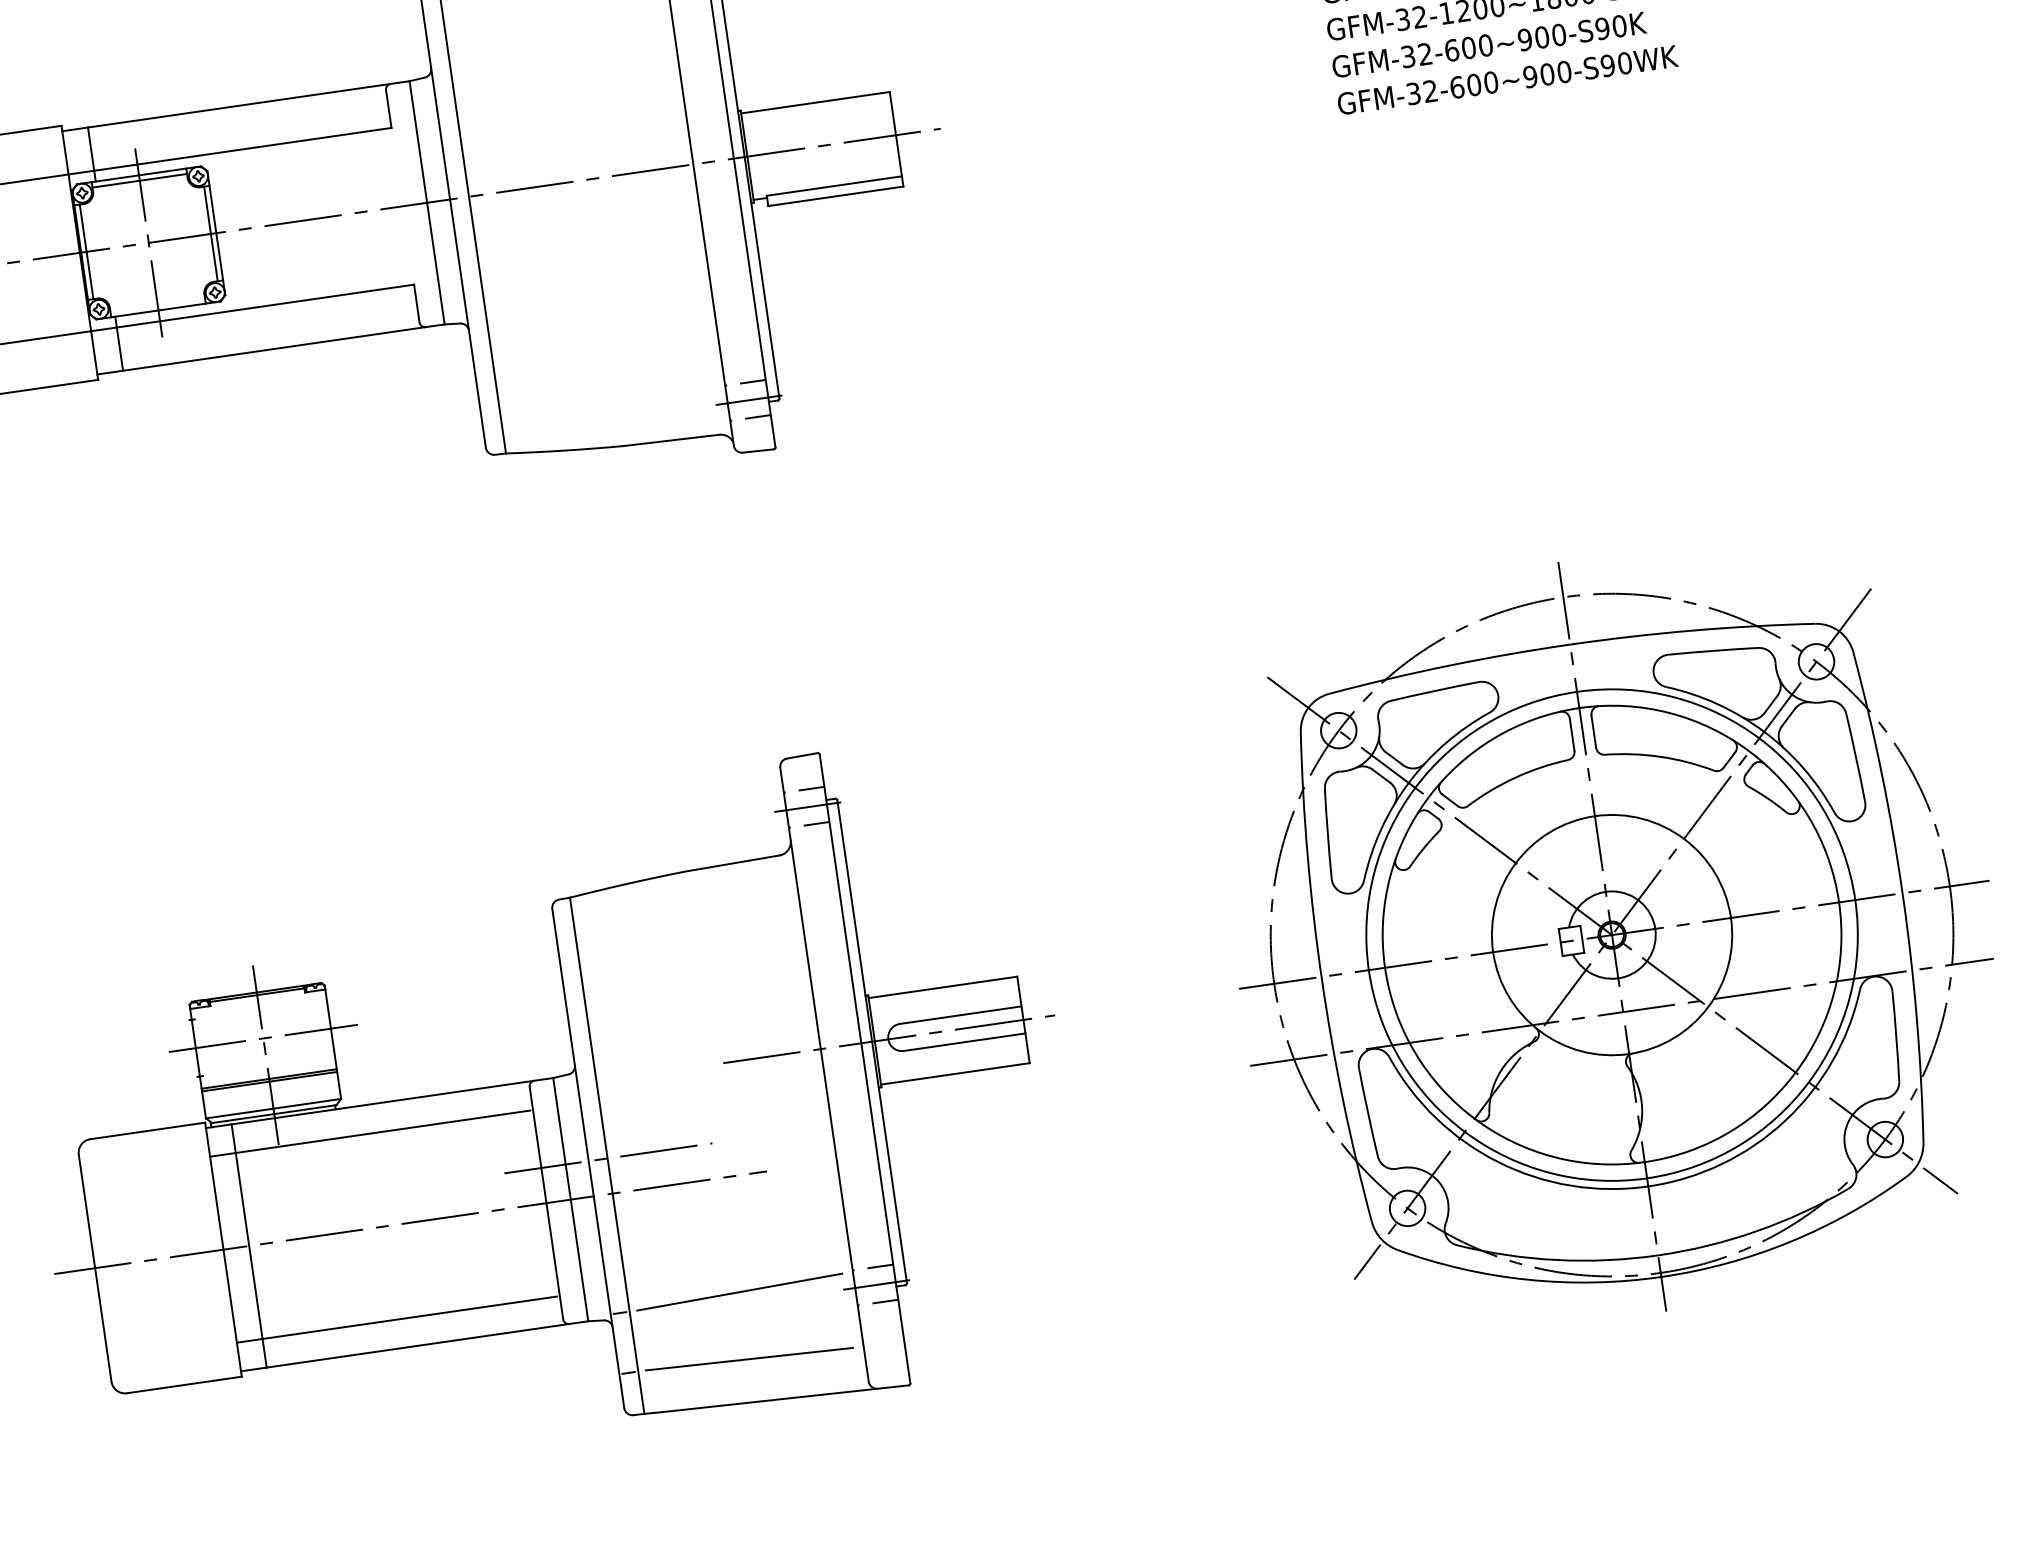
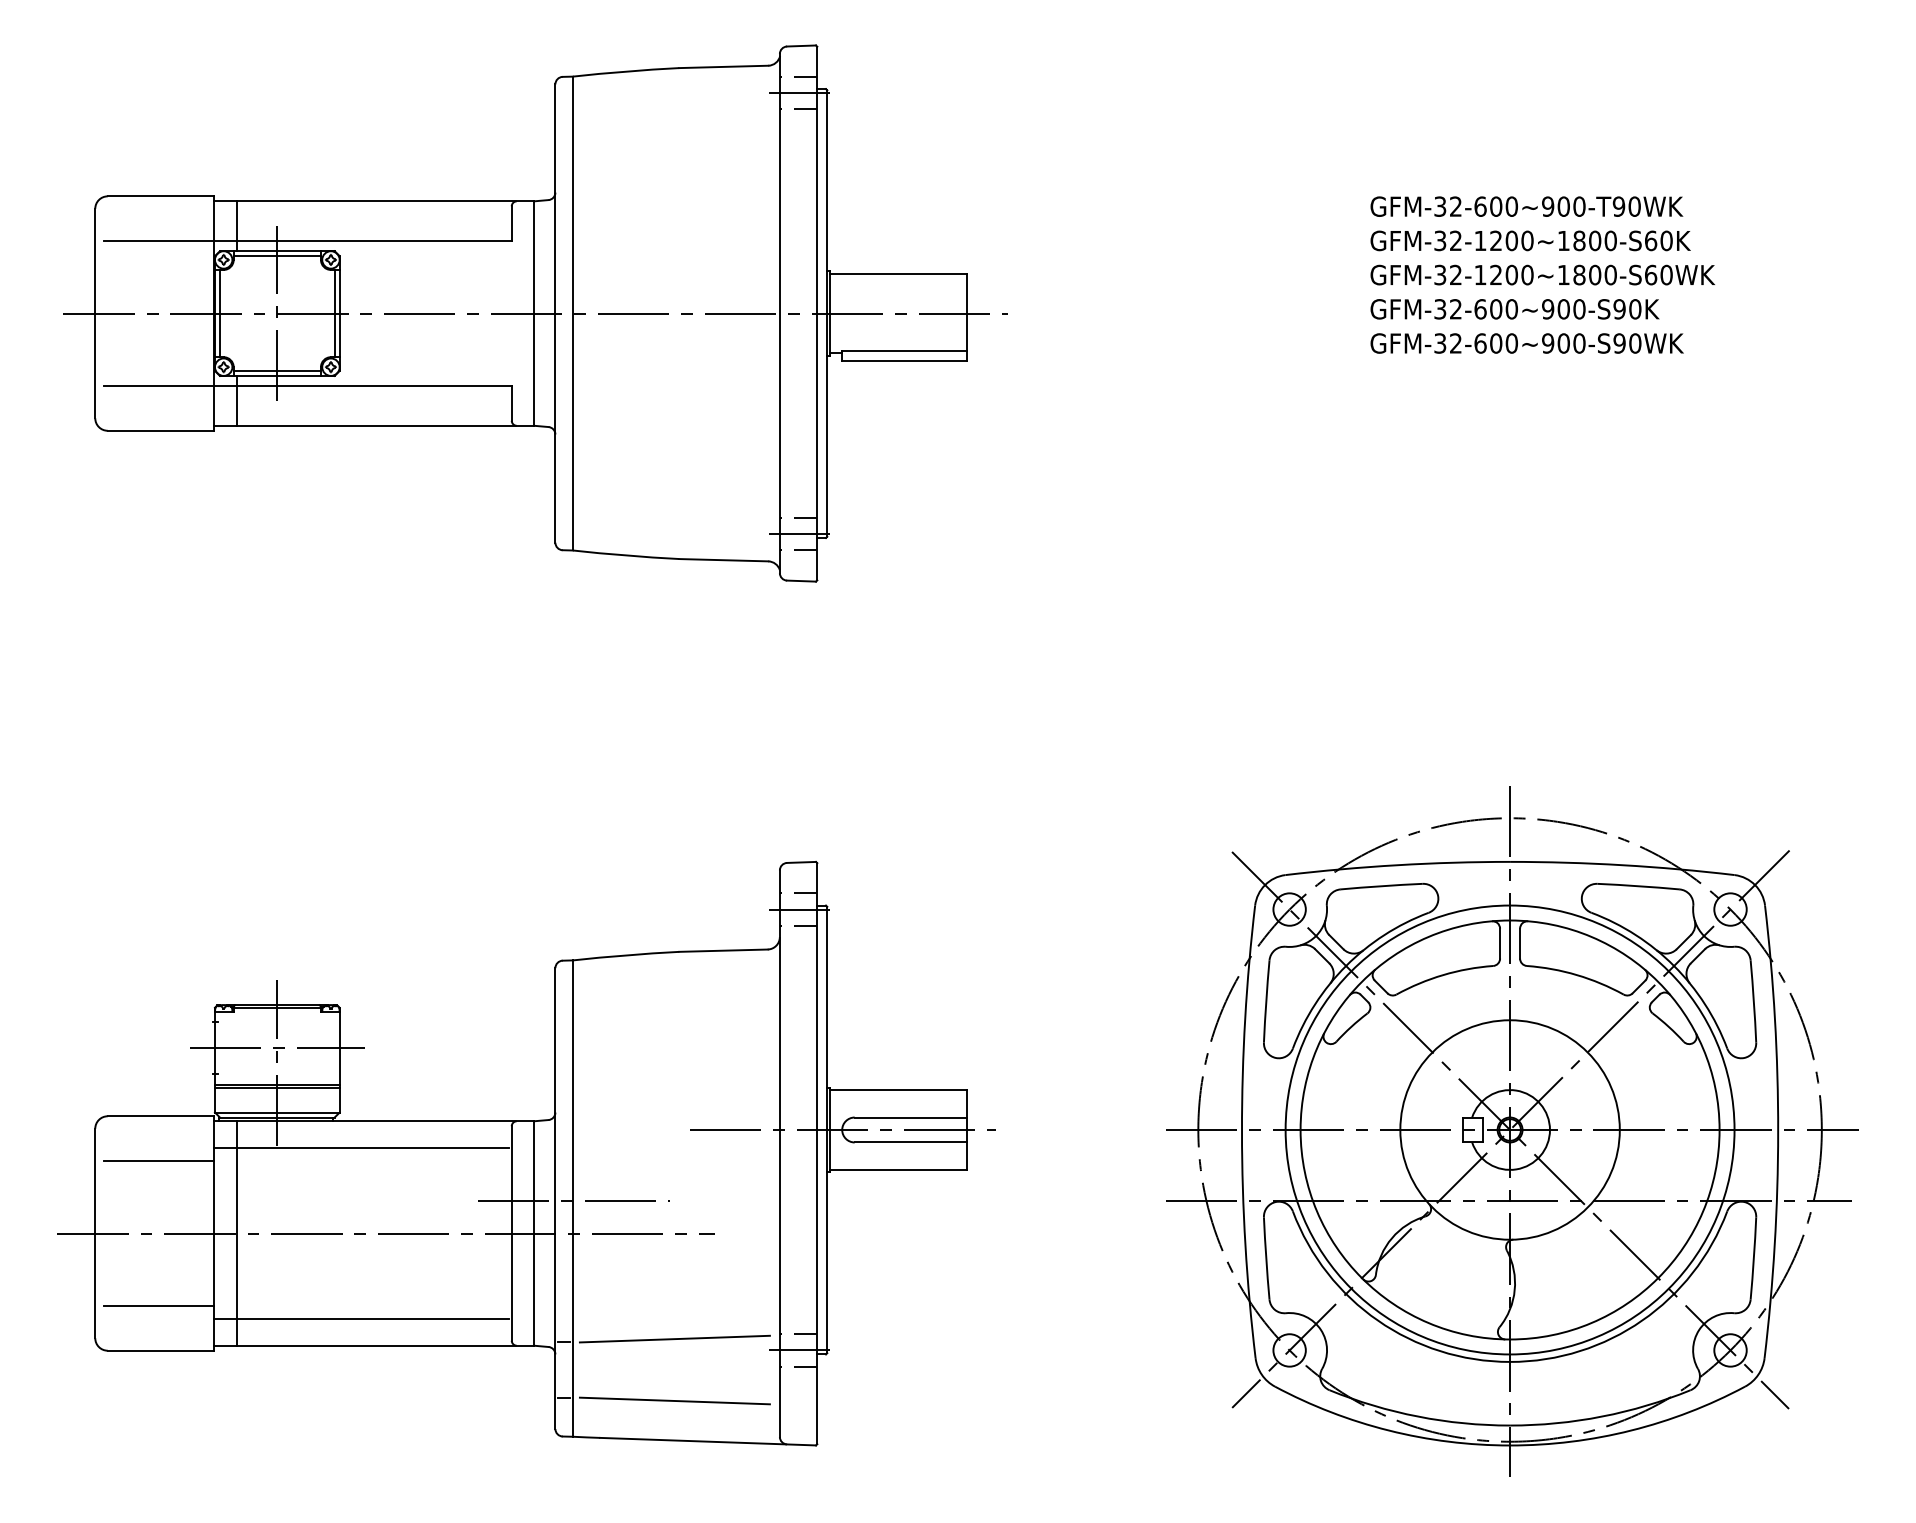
line: (156, 304) -> (276, 370), added
line: (152, 1180) -> (158, 1161), added
line: (174, 1336) -> (158, 1305), added

